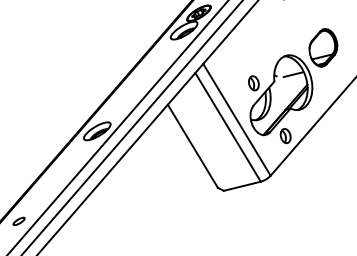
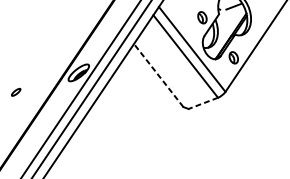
line: (192, 145) -> (158, 74), solid -> dashed
line: (241, 186) -> (202, 103), solid -> dashed
part: (18, 221) -> (15, 92), moved

